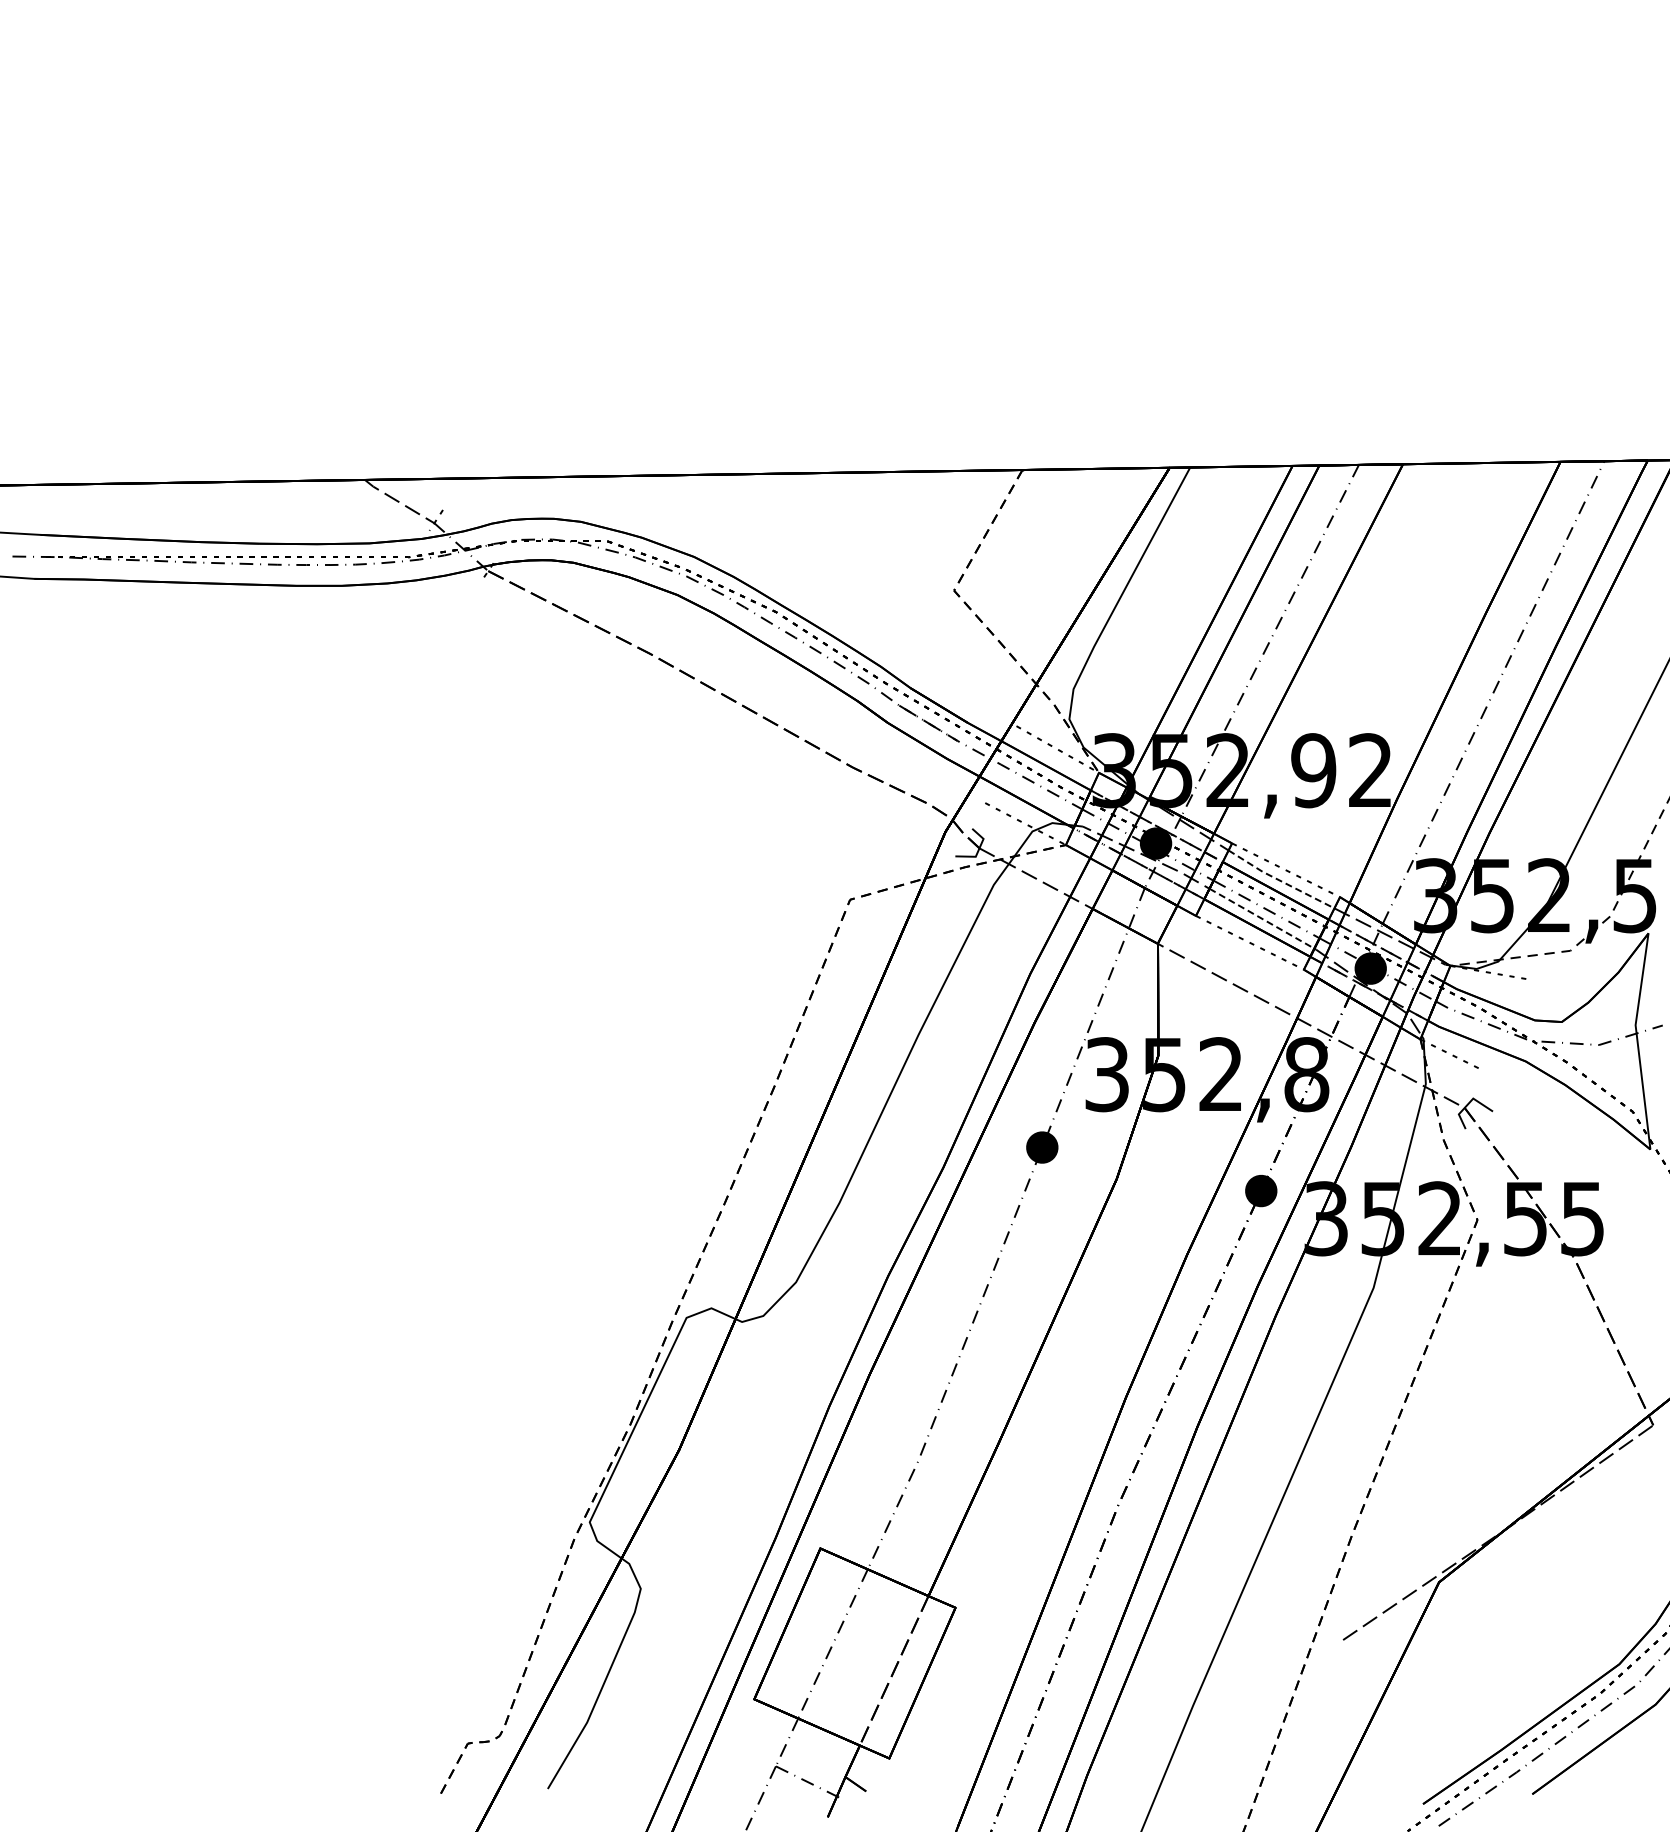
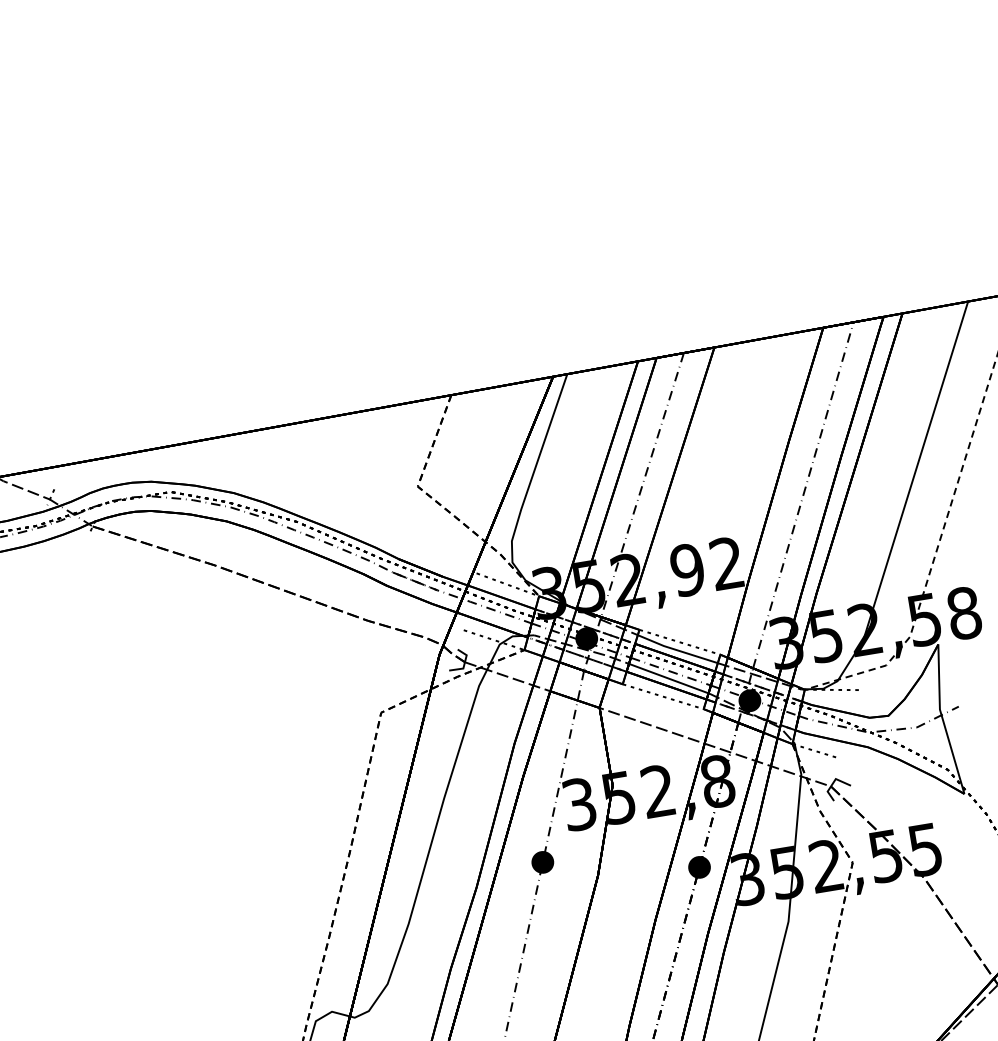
line: (1280, 880) -> (677, 650), dashed -> solid
line: (1261, 918) -> (668, 678), dashed -> solid

